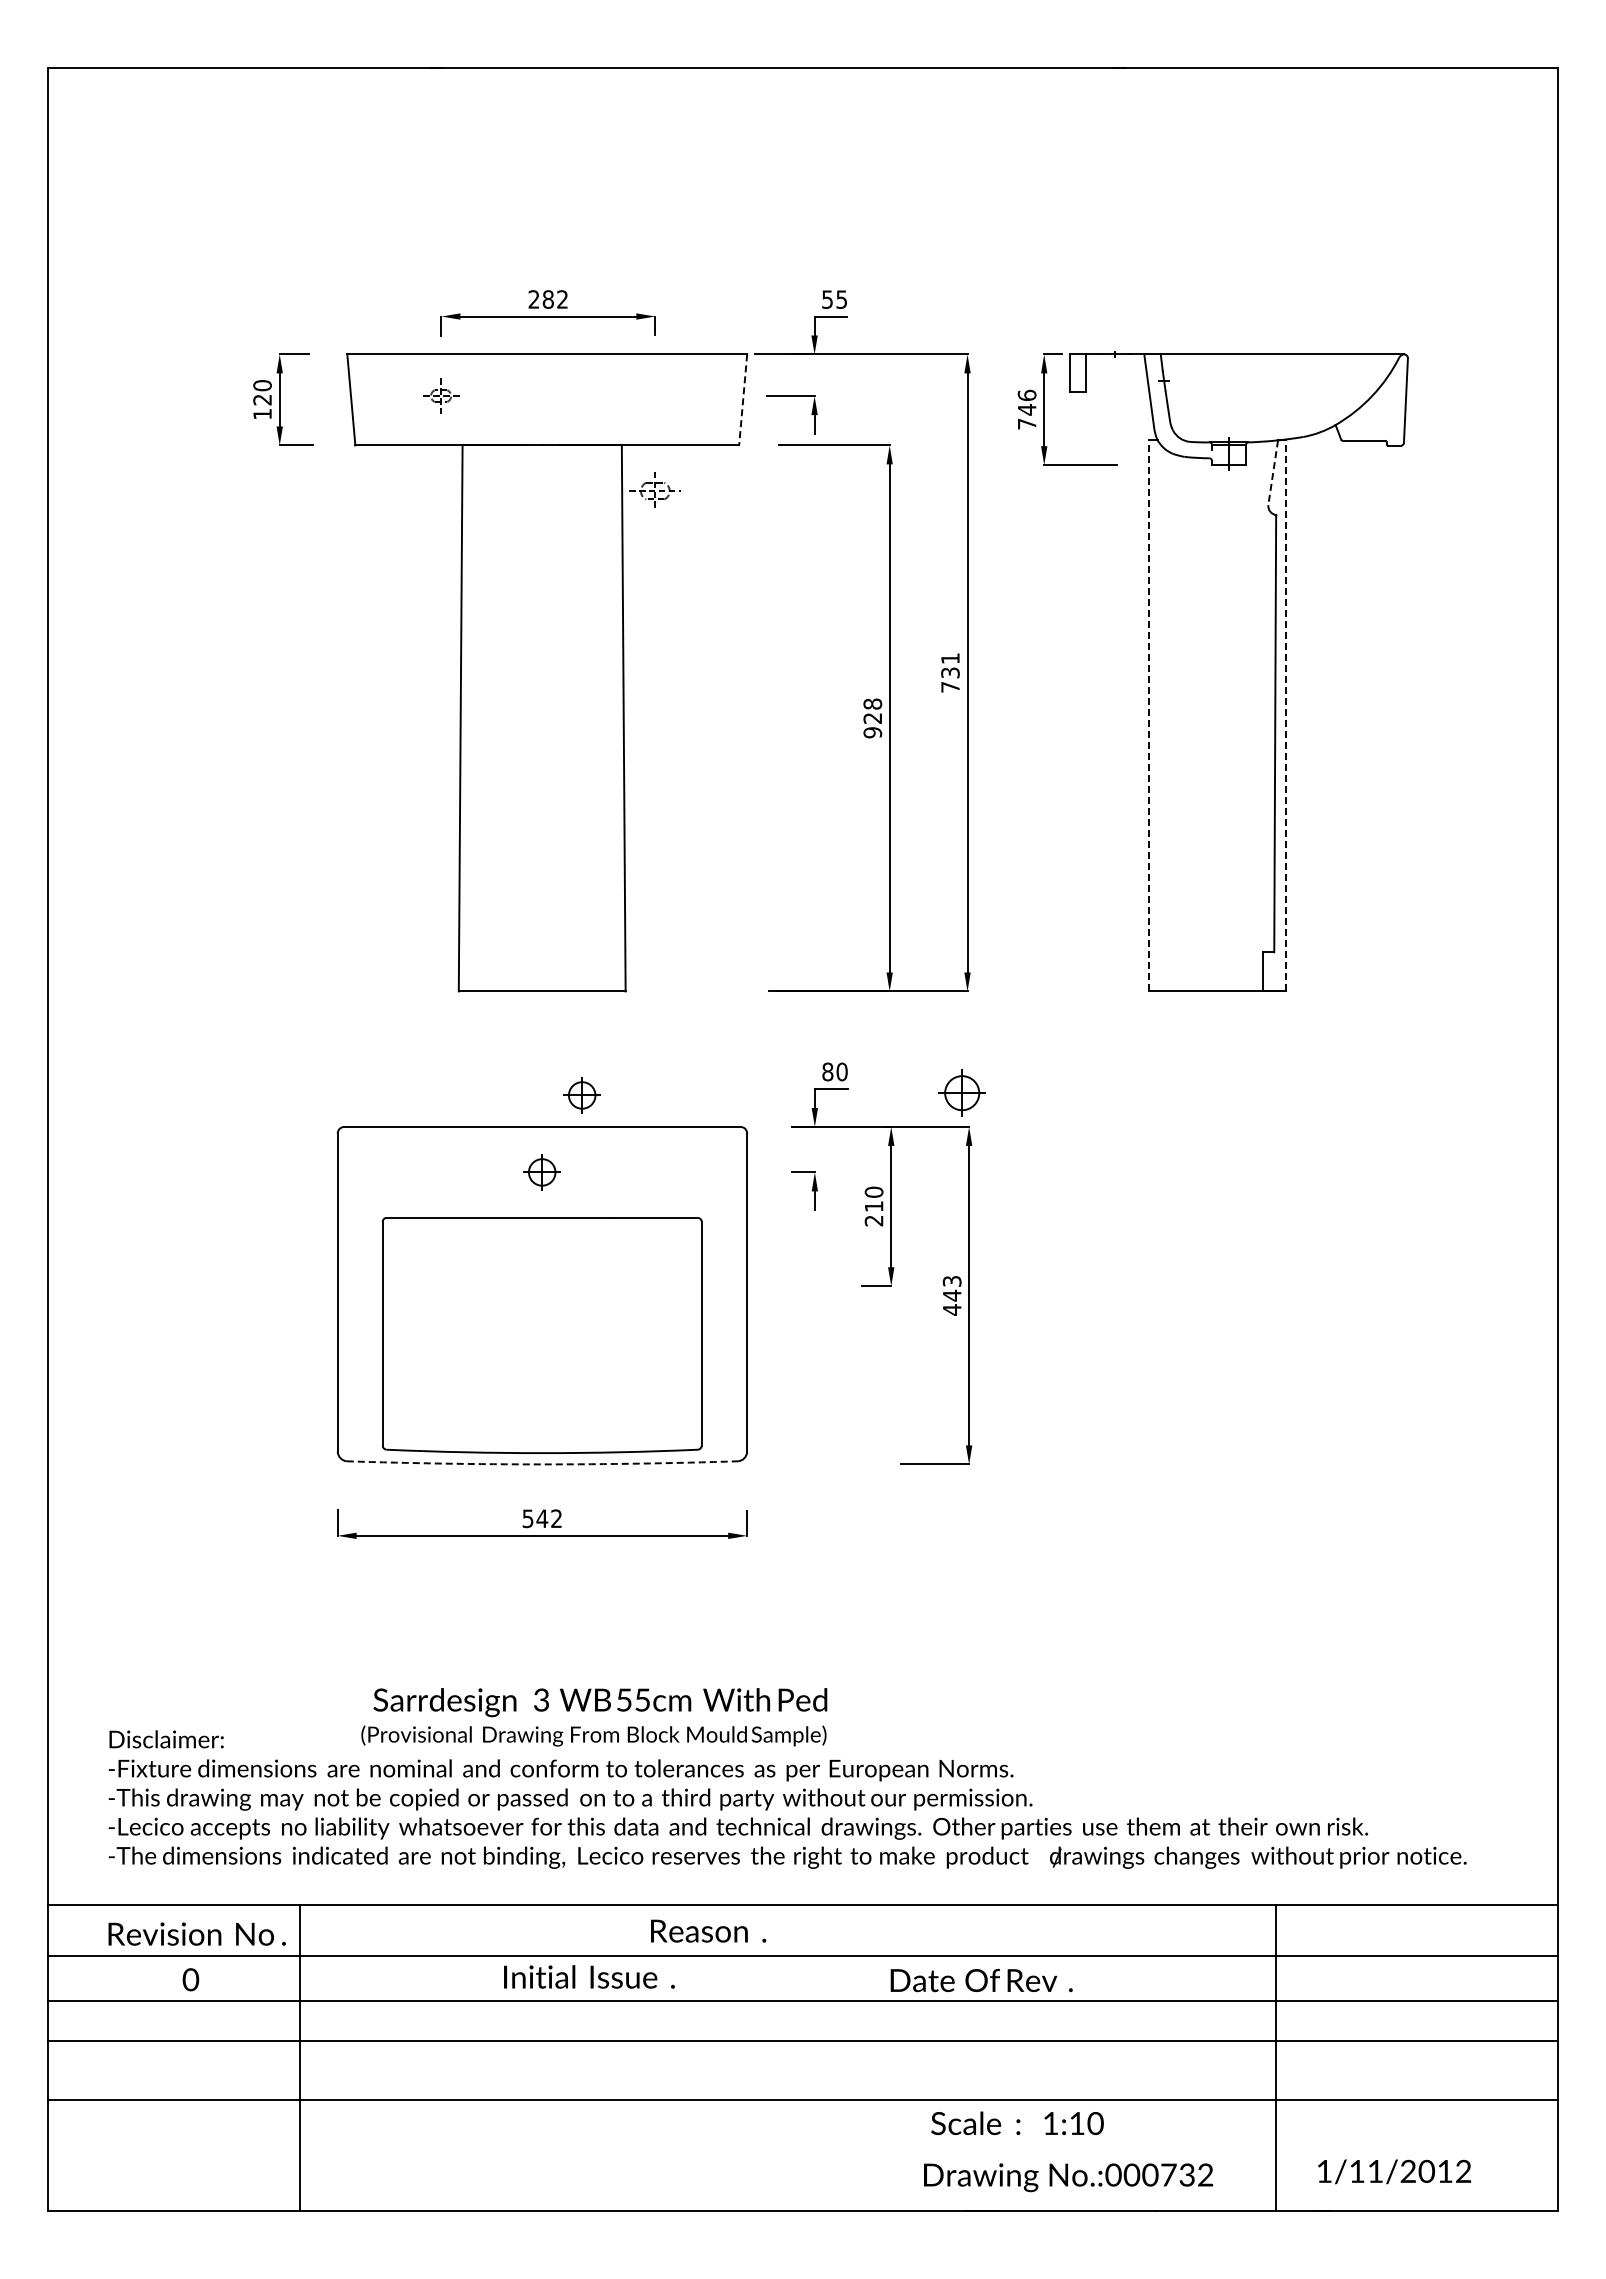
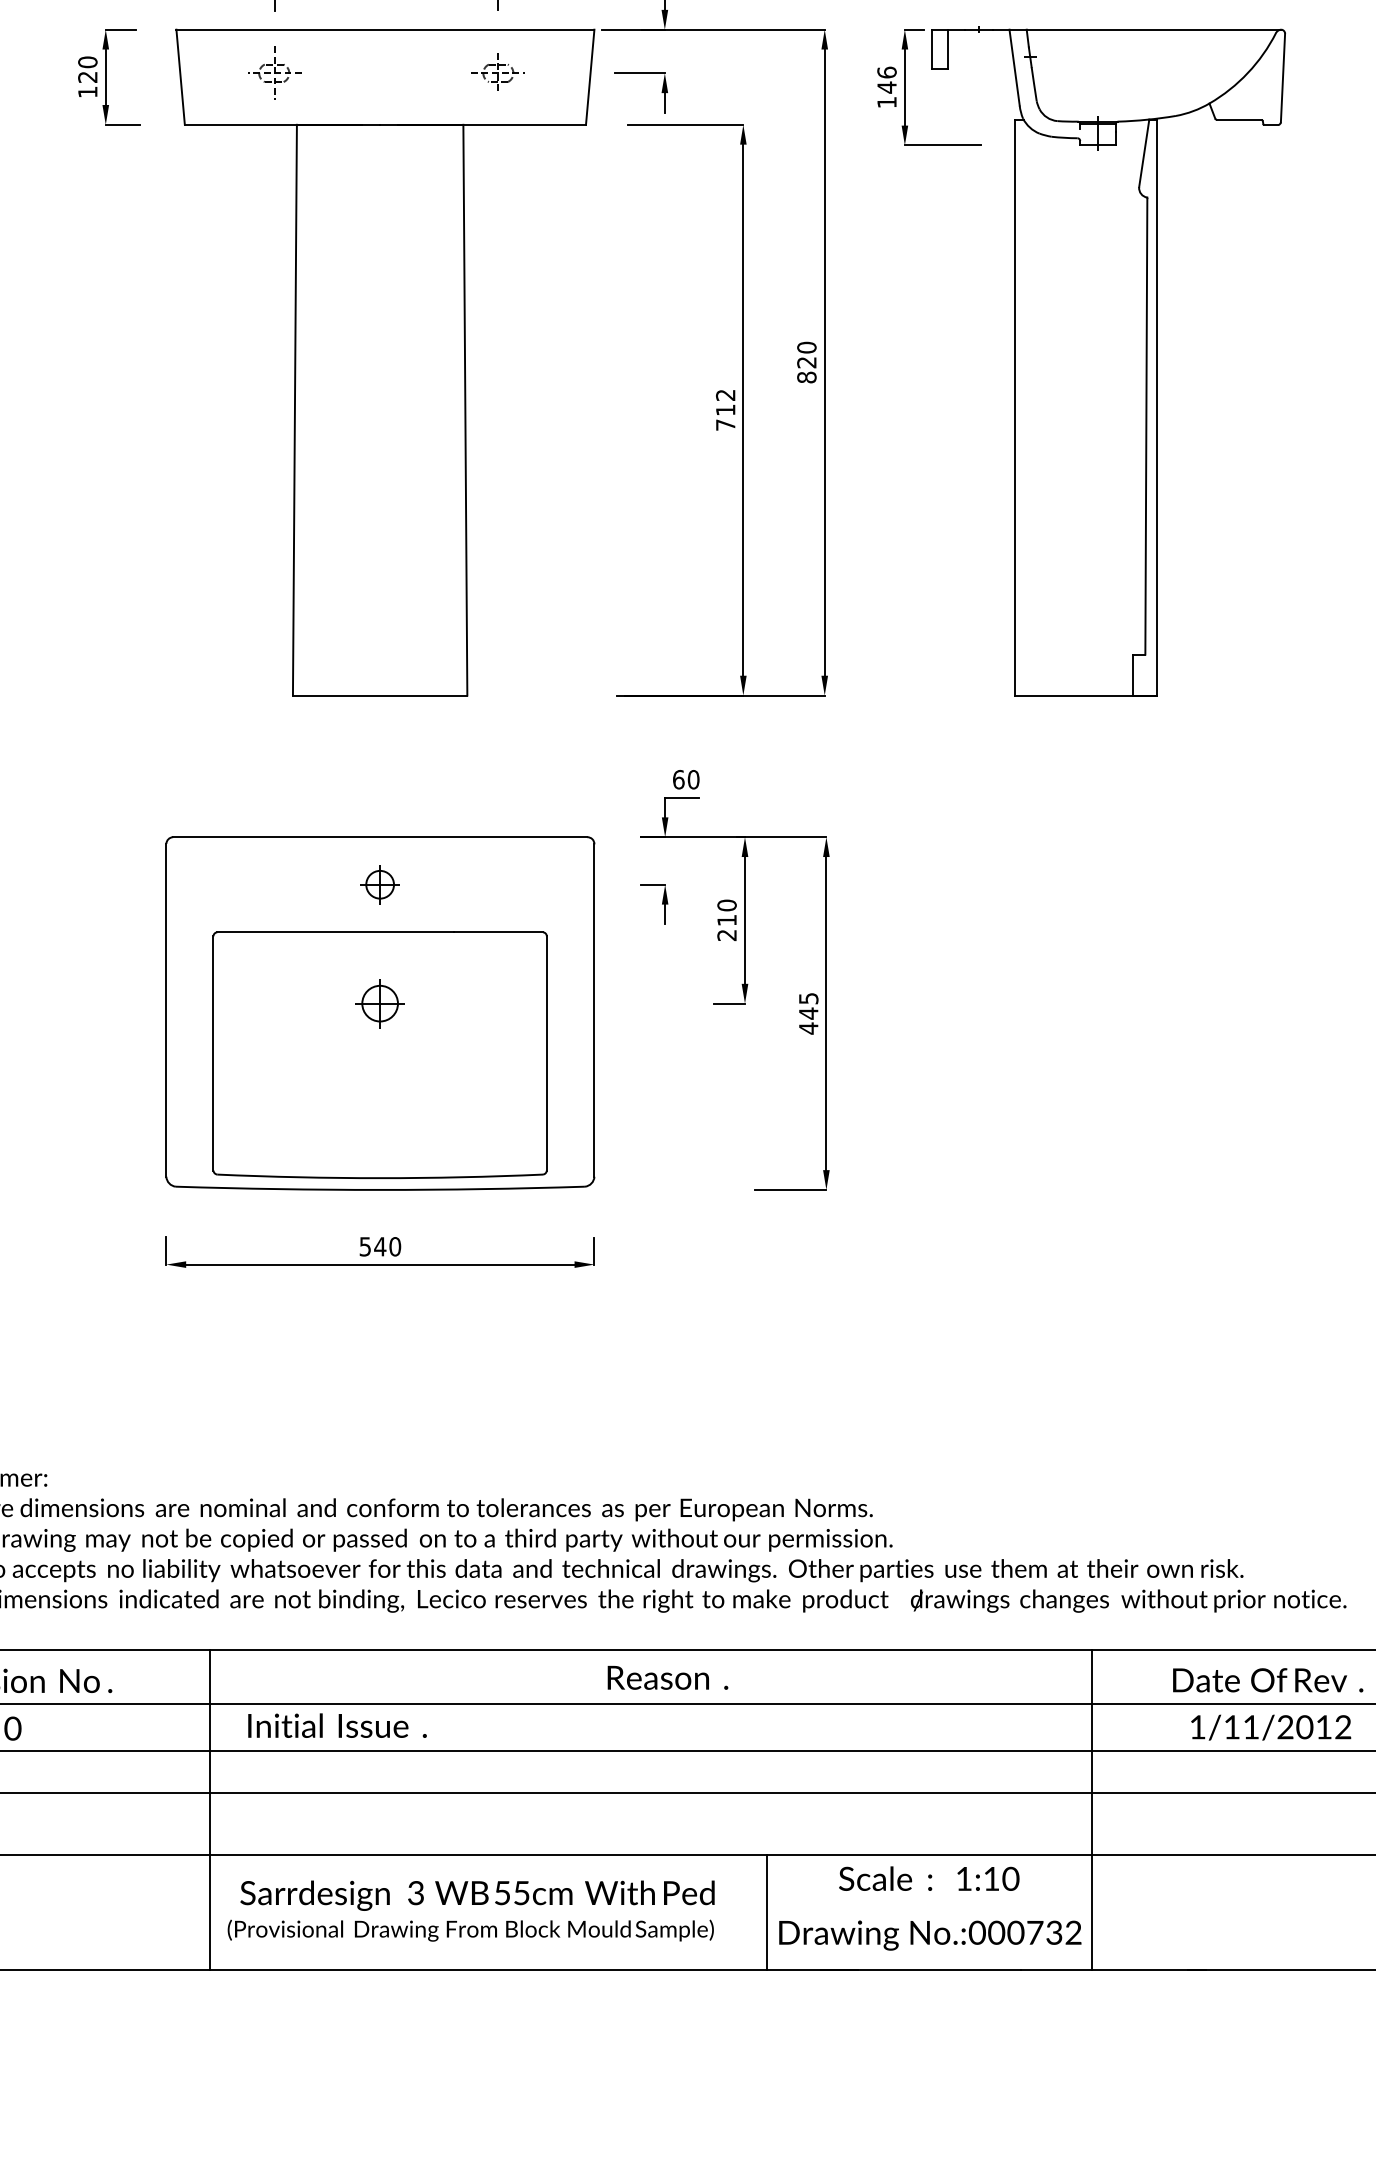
part: (441, 395) -> (274, 72), size x1.43
line: (743, 399) -> (590, 76), dashed -> solid
text: (1027, 423) -> (887, 101), 746 -> 146
line: (1273, 472) -> (1144, 153), dashed -> solid
part: (654, 489) -> (497, 71), moved
text: (950, 672) -> (806, 362), 731 -> 820
line: (1149, 715) -> (1014, 407), dashed -> solid
line: (1285, 715) -> (1157, 407), dashed -> solid
text: (872, 718) -> (725, 410), 928 -> 712
text: (827, 1071) -> (678, 779), 80 -> 60
part: (961, 1092) -> (379, 1002), moved
part: (581, 1095) -> (421, 804), removed
text: (951, 1281) -> (807, 998), 443 -> 445
arc: (542, 1464) -> (380, 1190), dashed -> solid
text: (556, 1518) -> (395, 1246), 542 -> 540
text: (594, 1717) -> (471, 1911), moved
text: (708, 1930) -> (667, 1677), moved
text: (589, 1976) -> (337, 1725), moved
text: (981, 1980) -> (1267, 1680), moved
line: (300, 2057) -> (210, 1809), moved
line: (1276, 2057) -> (1092, 1809), moved
text: (1017, 2123) -> (929, 1878), moved
line: (912, 2155) -> (767, 1912), added
text: (1394, 2171) -> (1271, 1727), moved

